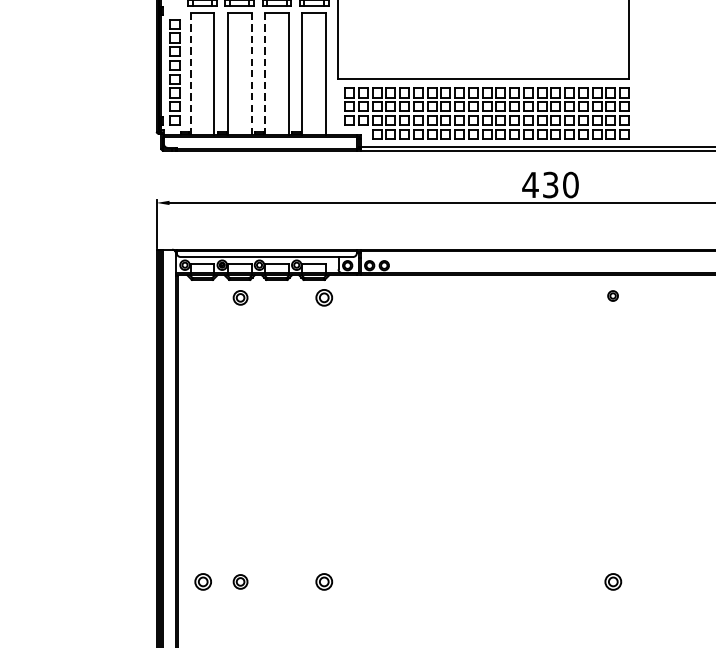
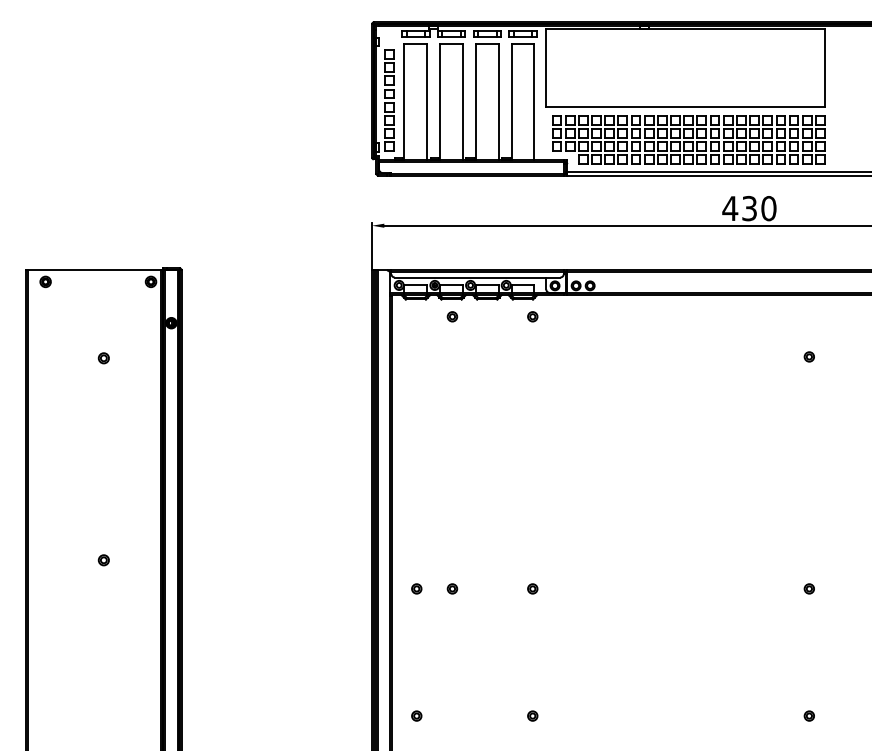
line: (252, 73) -> (463, 101), dashed -> solid
line: (190, 74) -> (404, 102), dashed -> solid
line: (264, 74) -> (475, 102), dashed -> solid
part: (612, 295) -> (808, 356), moved
part: (240, 297) -> (452, 316), size x0.71
part: (324, 297) -> (532, 316), size x0.62
part: (203, 581) -> (416, 588), size x0.62
part: (240, 581) -> (452, 588), size x0.71
part: (324, 581) -> (532, 588), size x0.62
part: (612, 581) -> (808, 588), size x0.62

